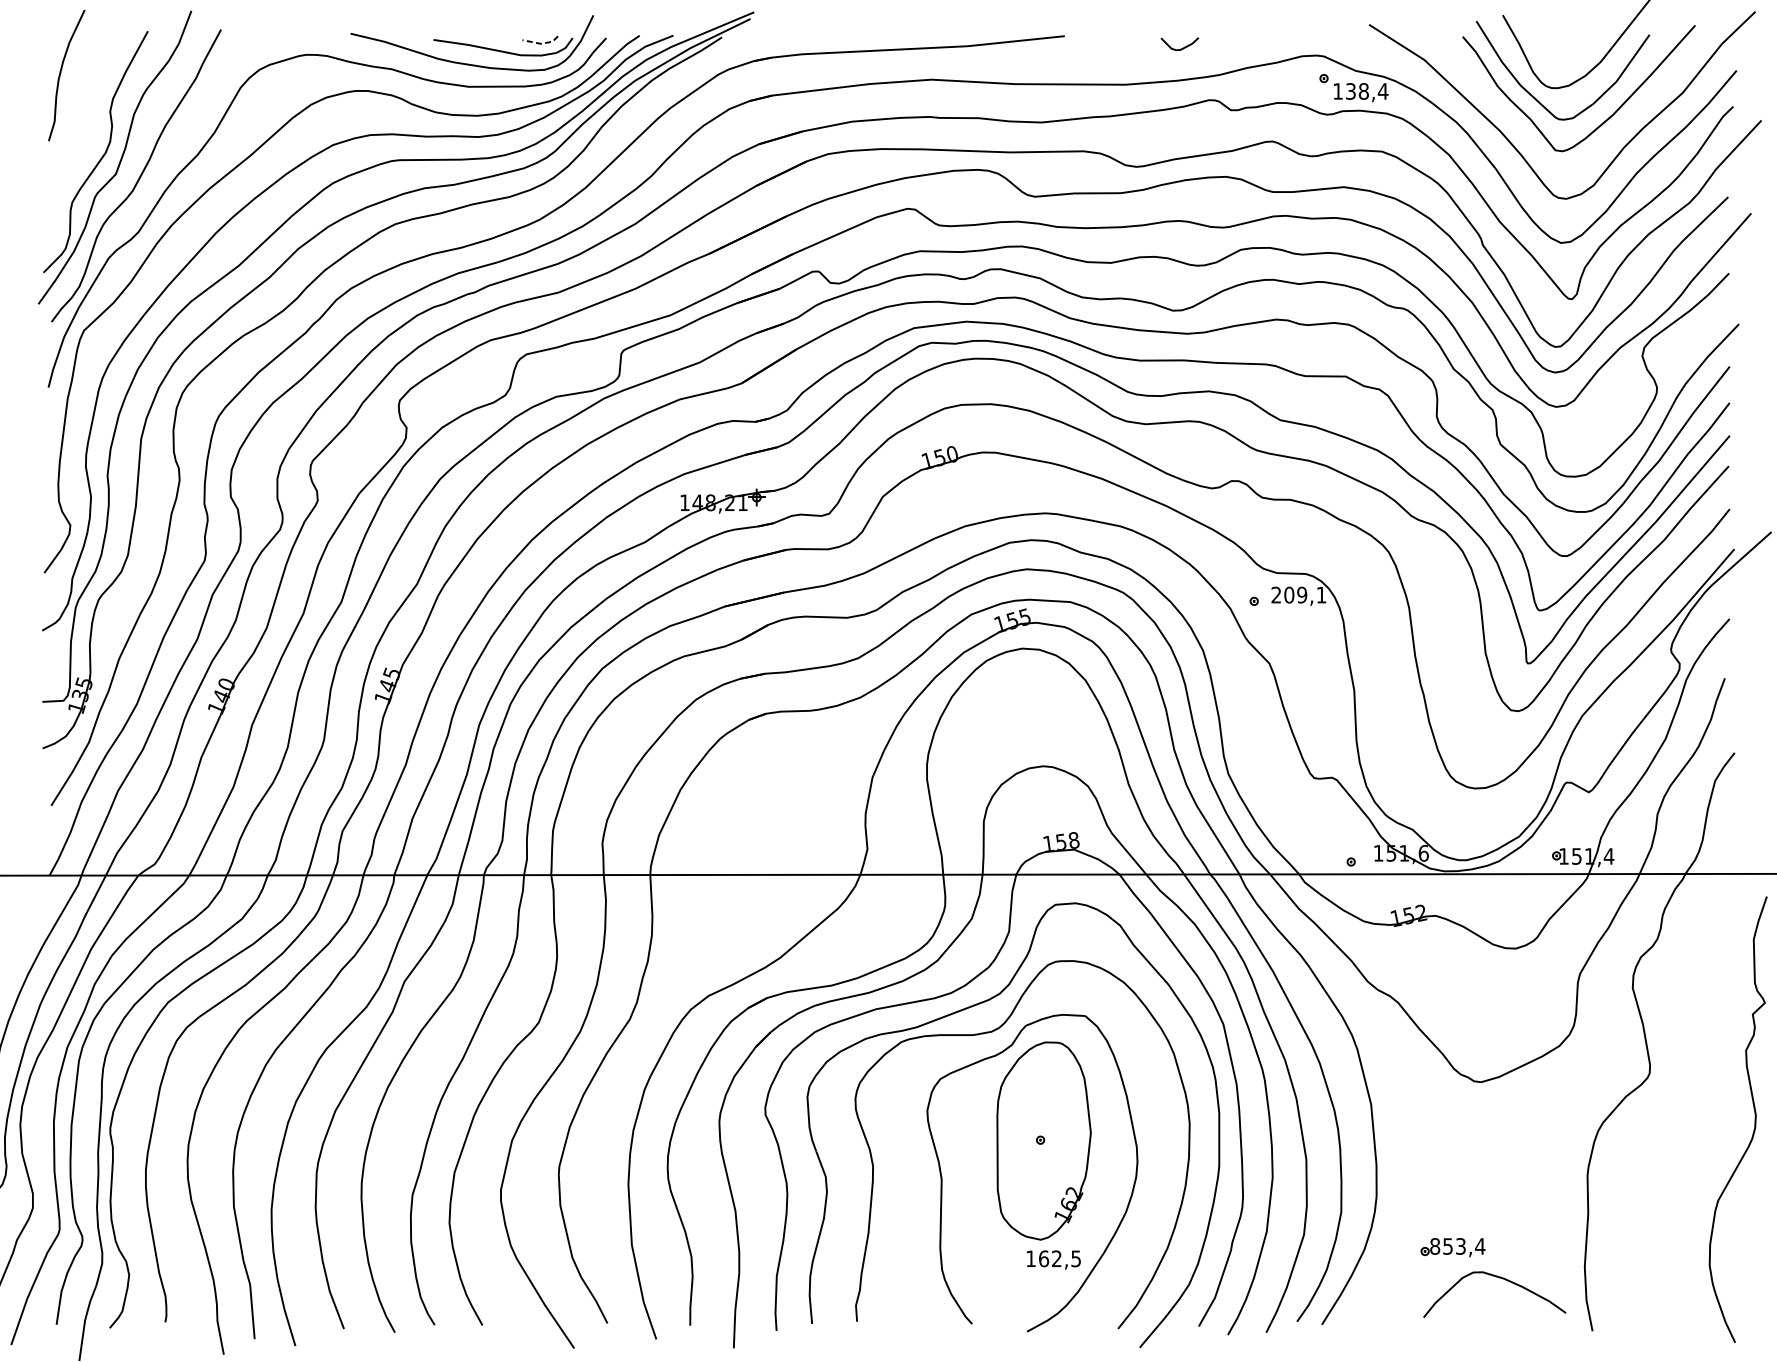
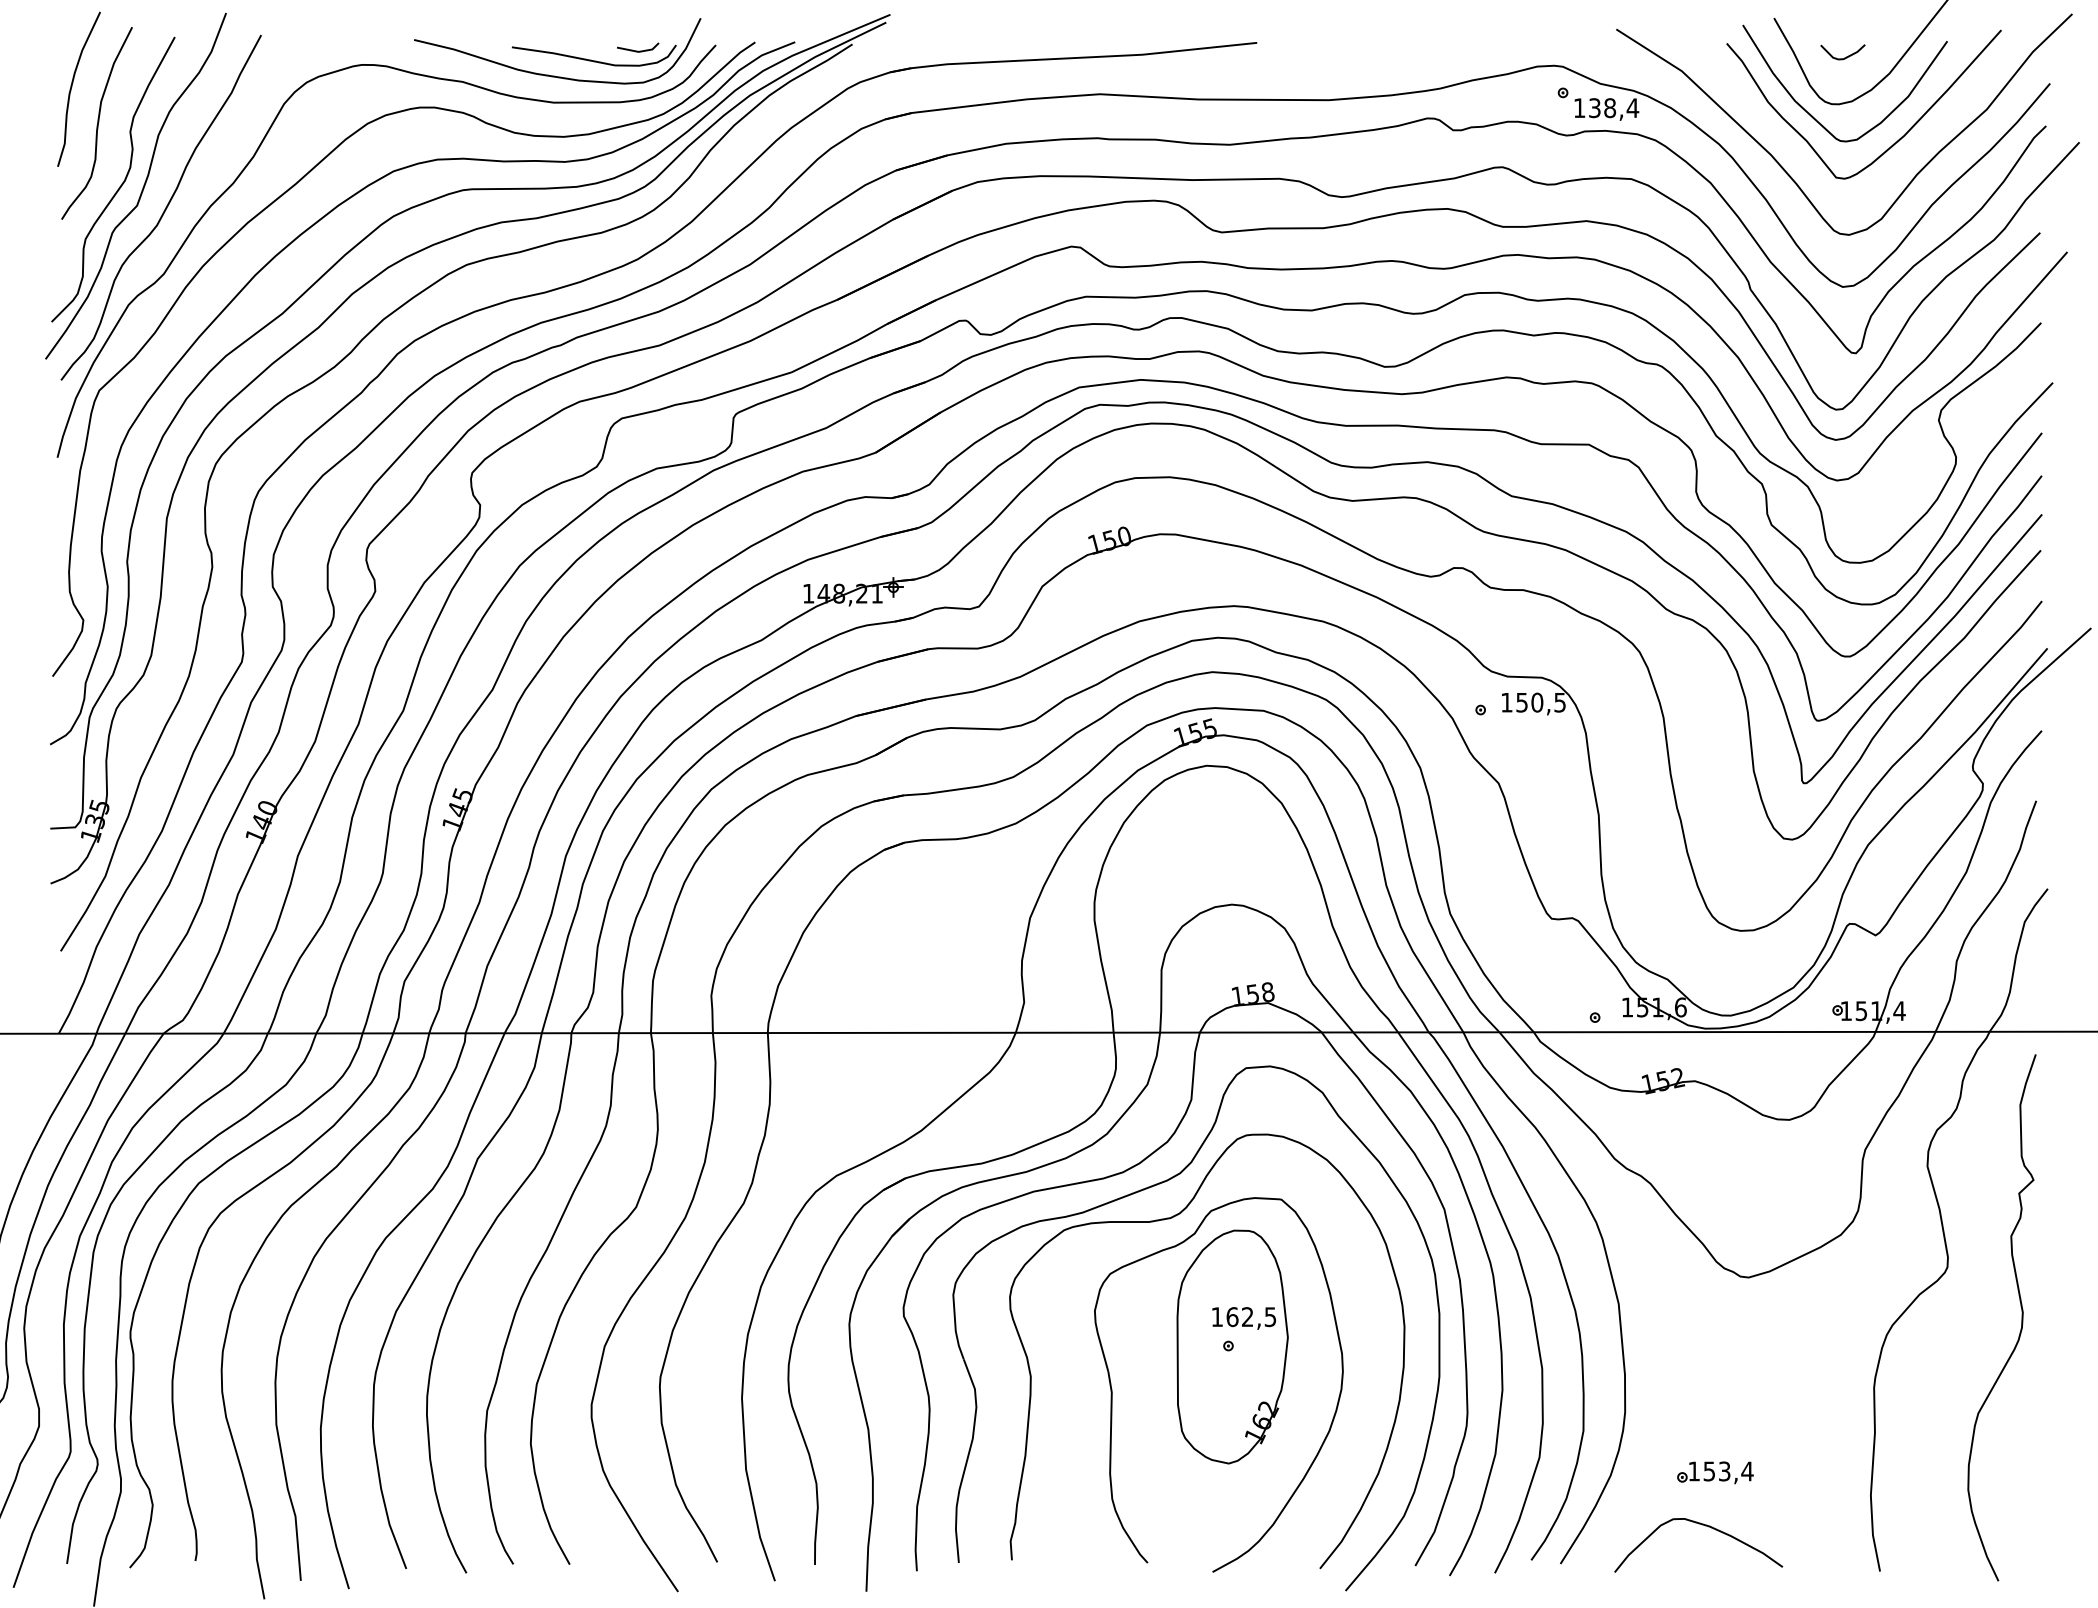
line: (540, 43) -> (638, 51), dashed -> solid
curve: (1181, 48) -> (1844, 57), moved
curve: (82, 104) -> (97, 123), added
text: (1298, 595) -> (1533, 702), 209,1 -> 150,5
curve: (1754, 1119) -> (2021, 1317), moved
text: (1435, 1246) -> (1694, 1471), 853,4 -> 153,4
text: (1054, 1260) -> (1244, 1318), moved
curve: (1500, 1278) -> (1705, 1526), moved

